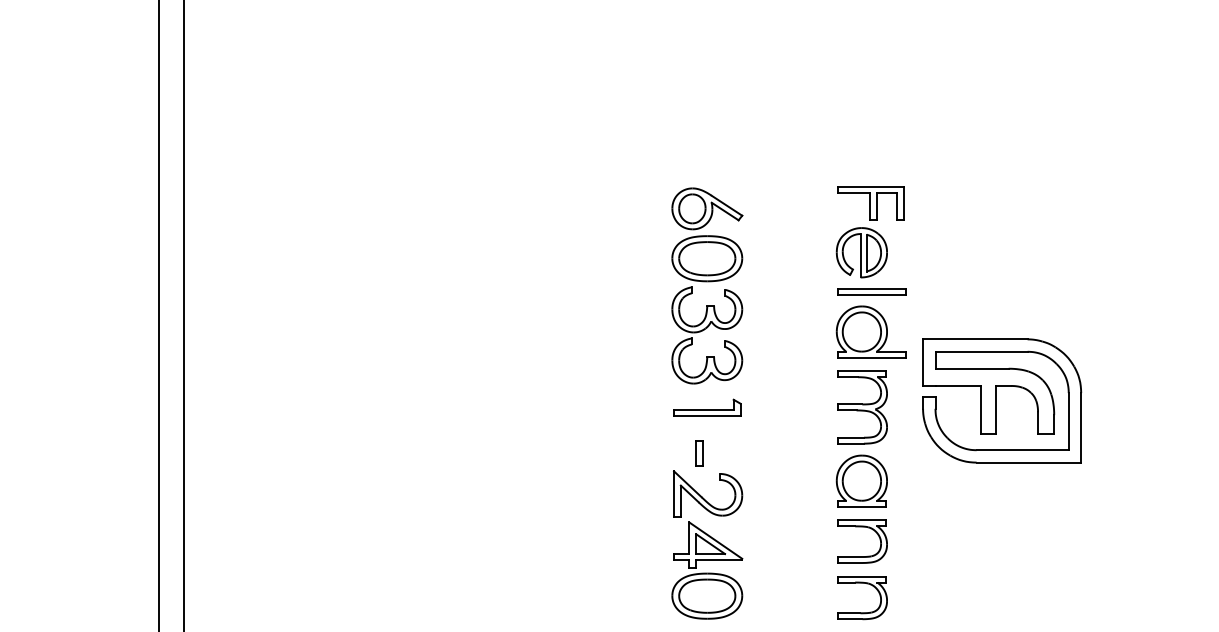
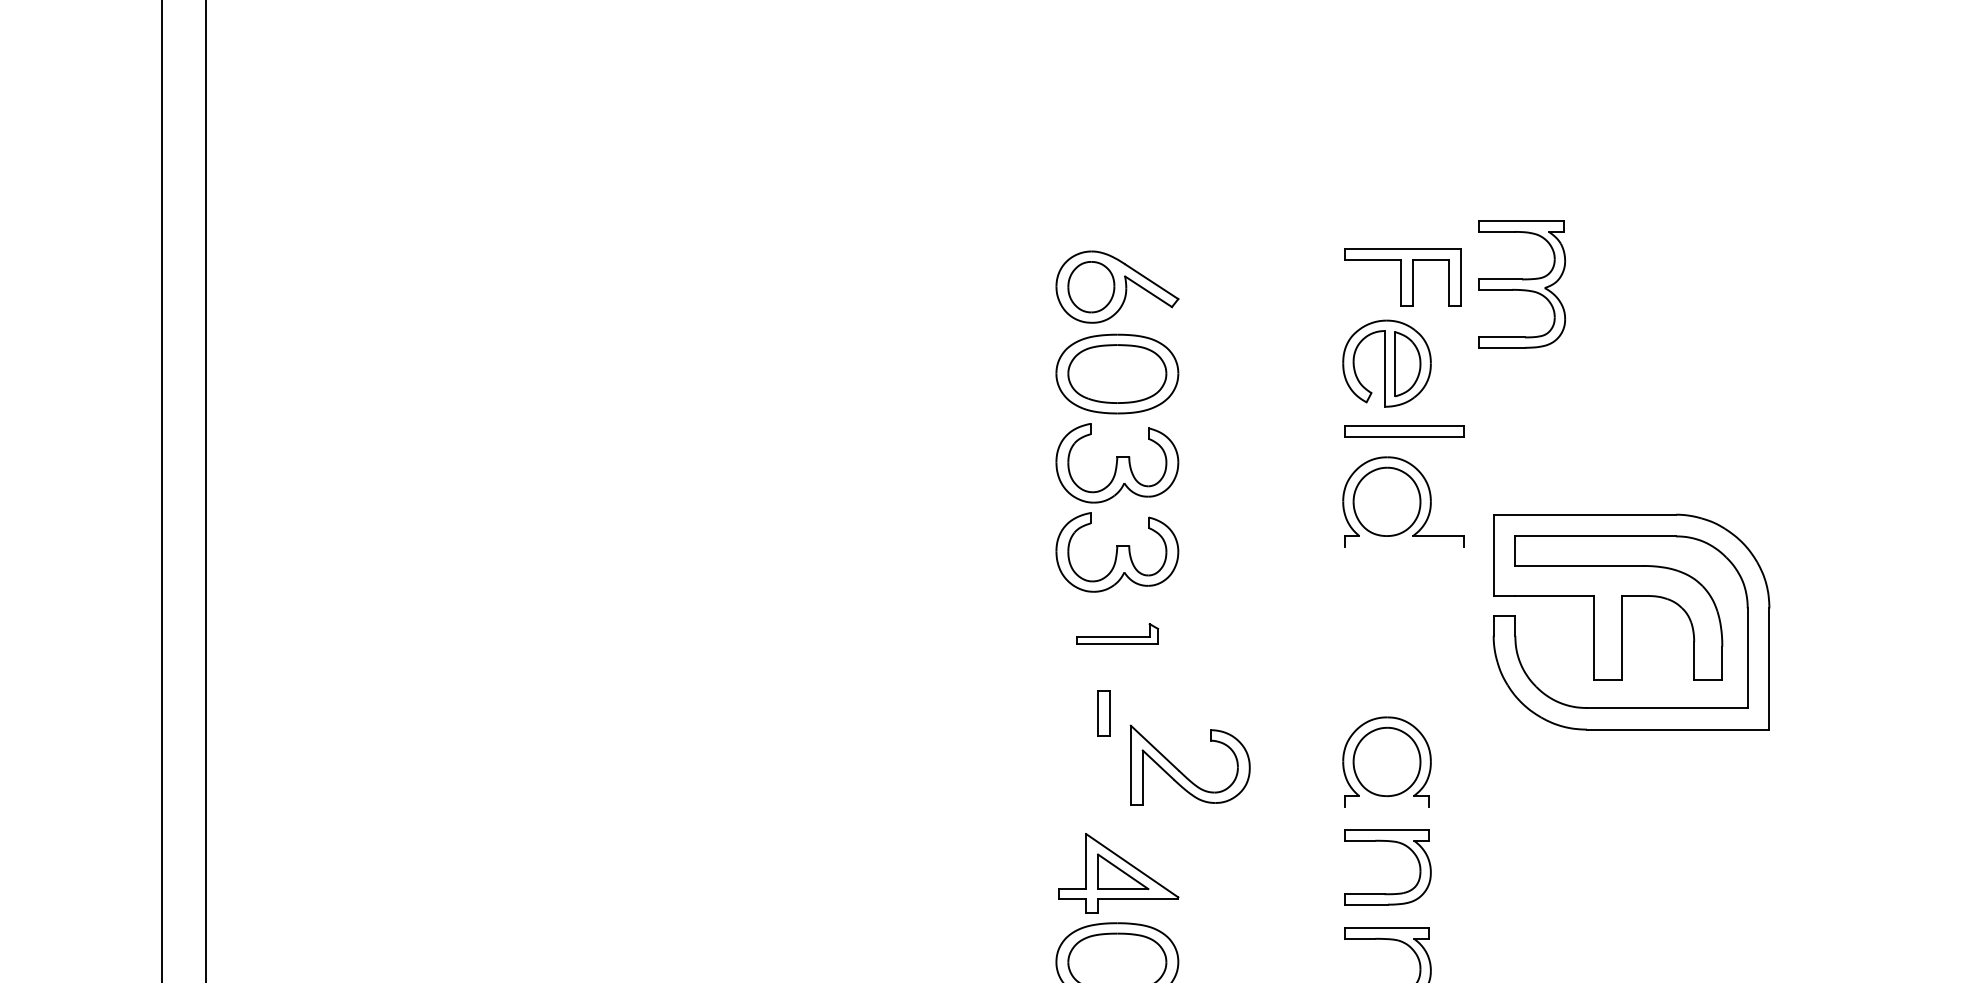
line: (871, 357) -> (1403, 546), removed
part: (707, 407) -> (1117, 633), size x0.7
part: (862, 407) -> (1522, 284), moved
part: (703, 497) -> (1182, 771), moved
line: (861, 506) -> (1386, 806), removed

